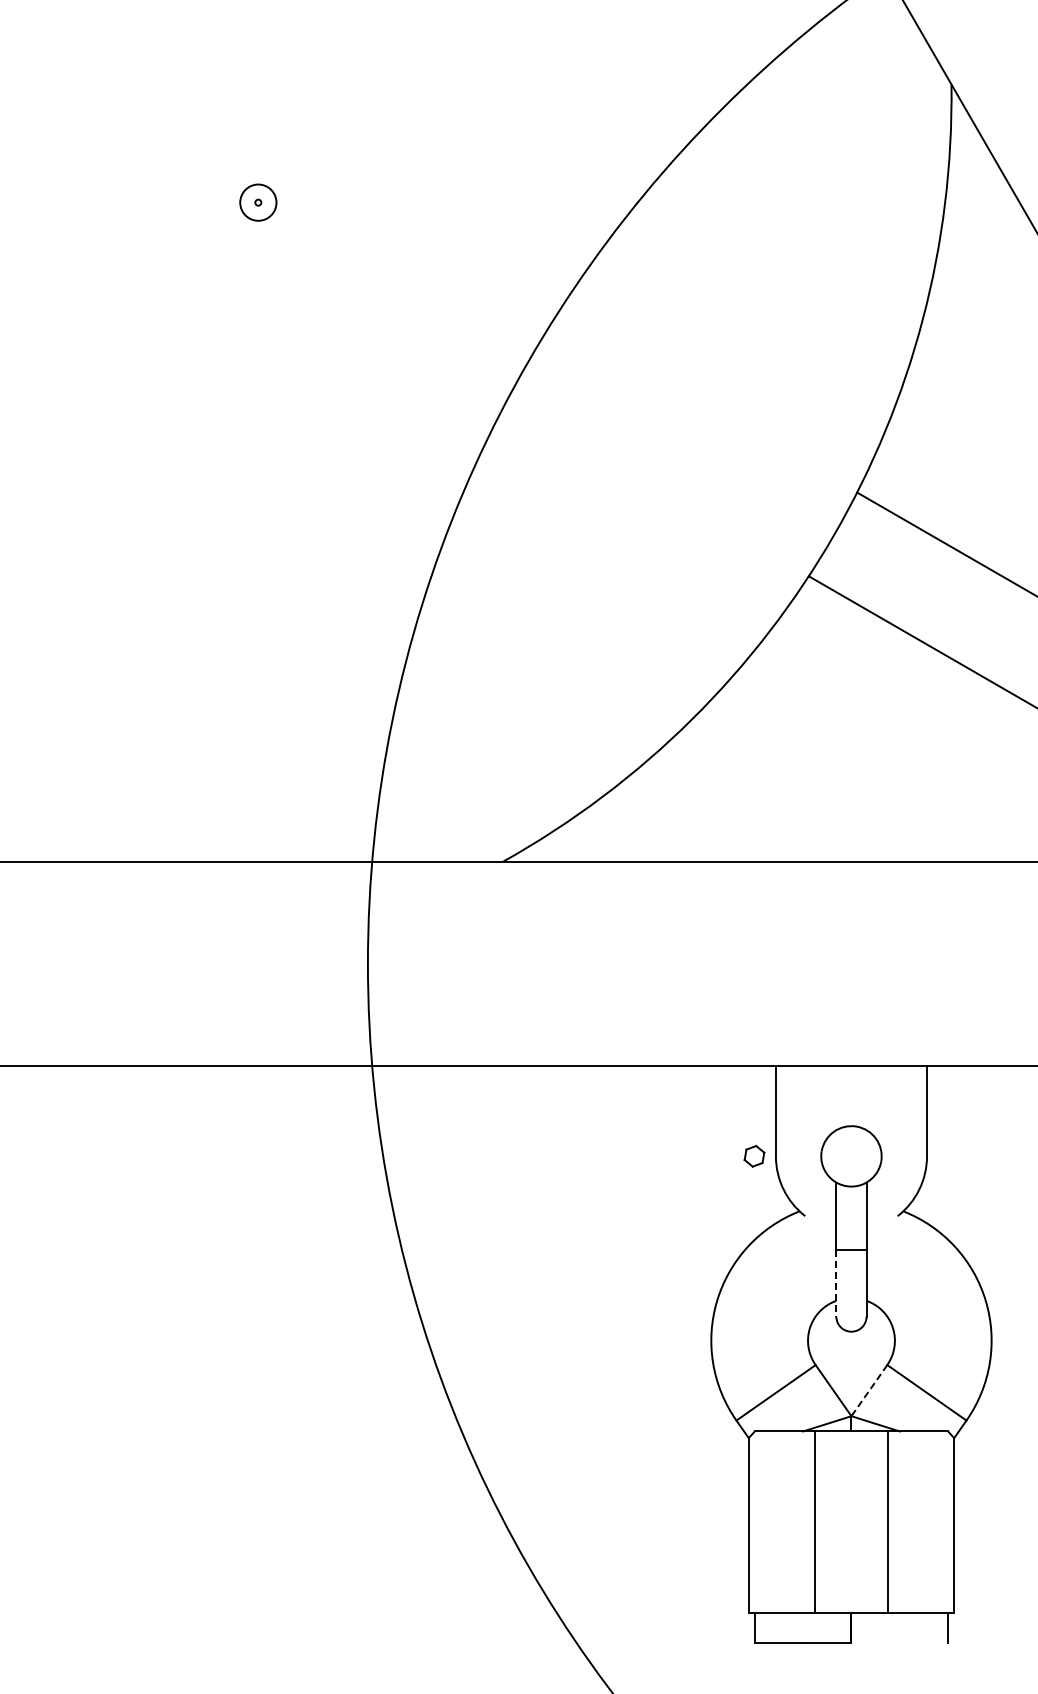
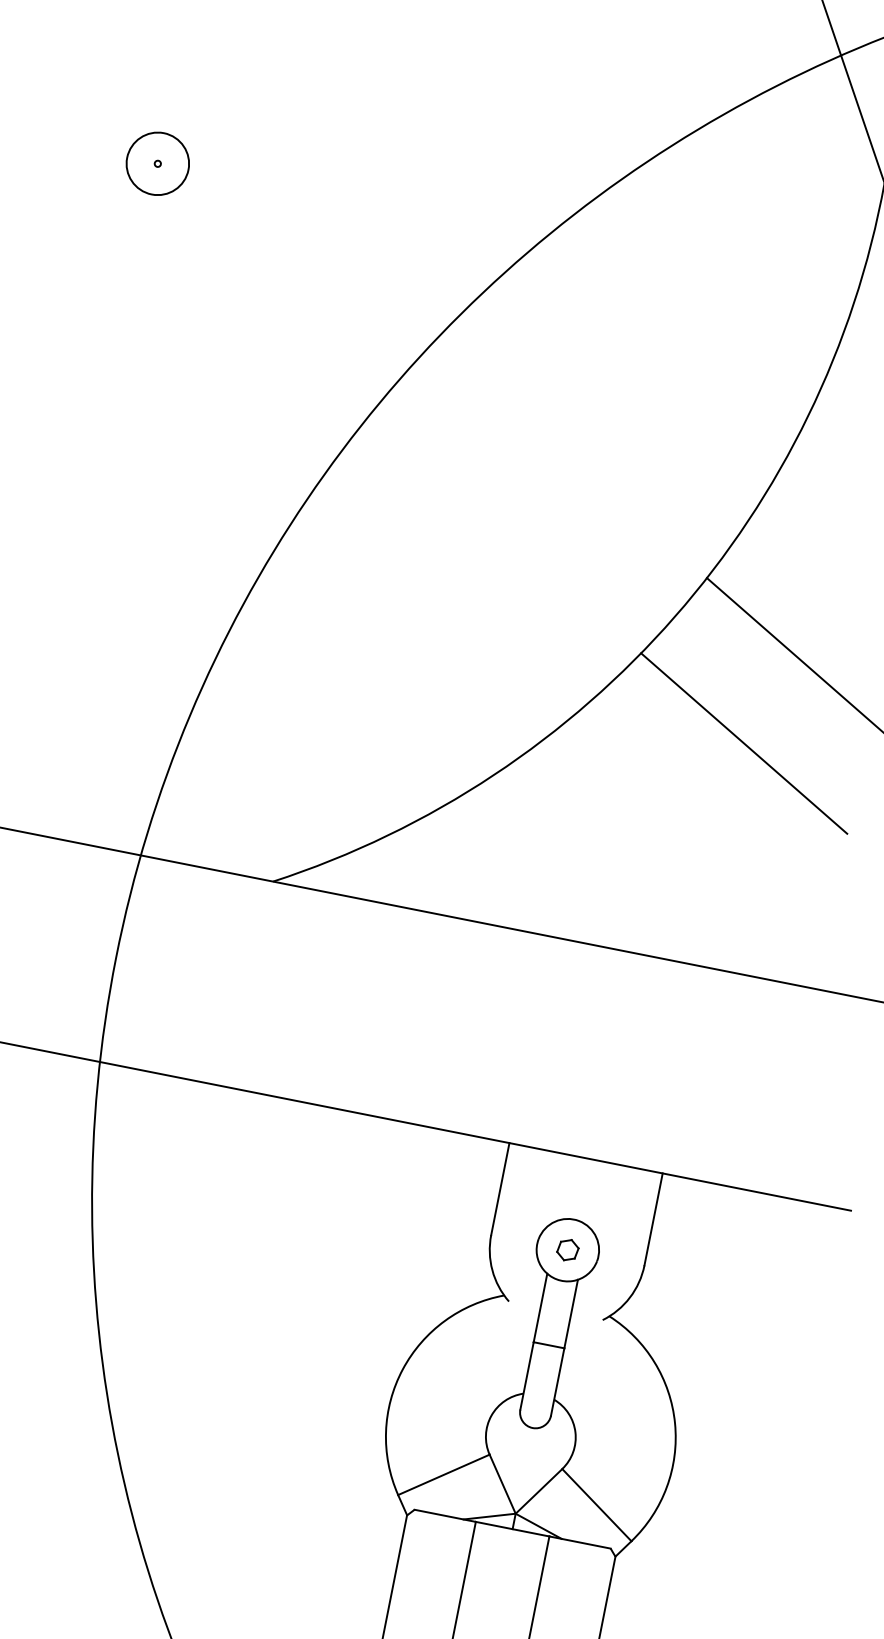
circle: (258, 202) -> (158, 163), size x1.67
part: (754, 1155) -> (568, 1249), moved
line: (836, 1283) -> (527, 1376), dashed -> solid
line: (869, 1391) -> (538, 1492), dashed -> solid

